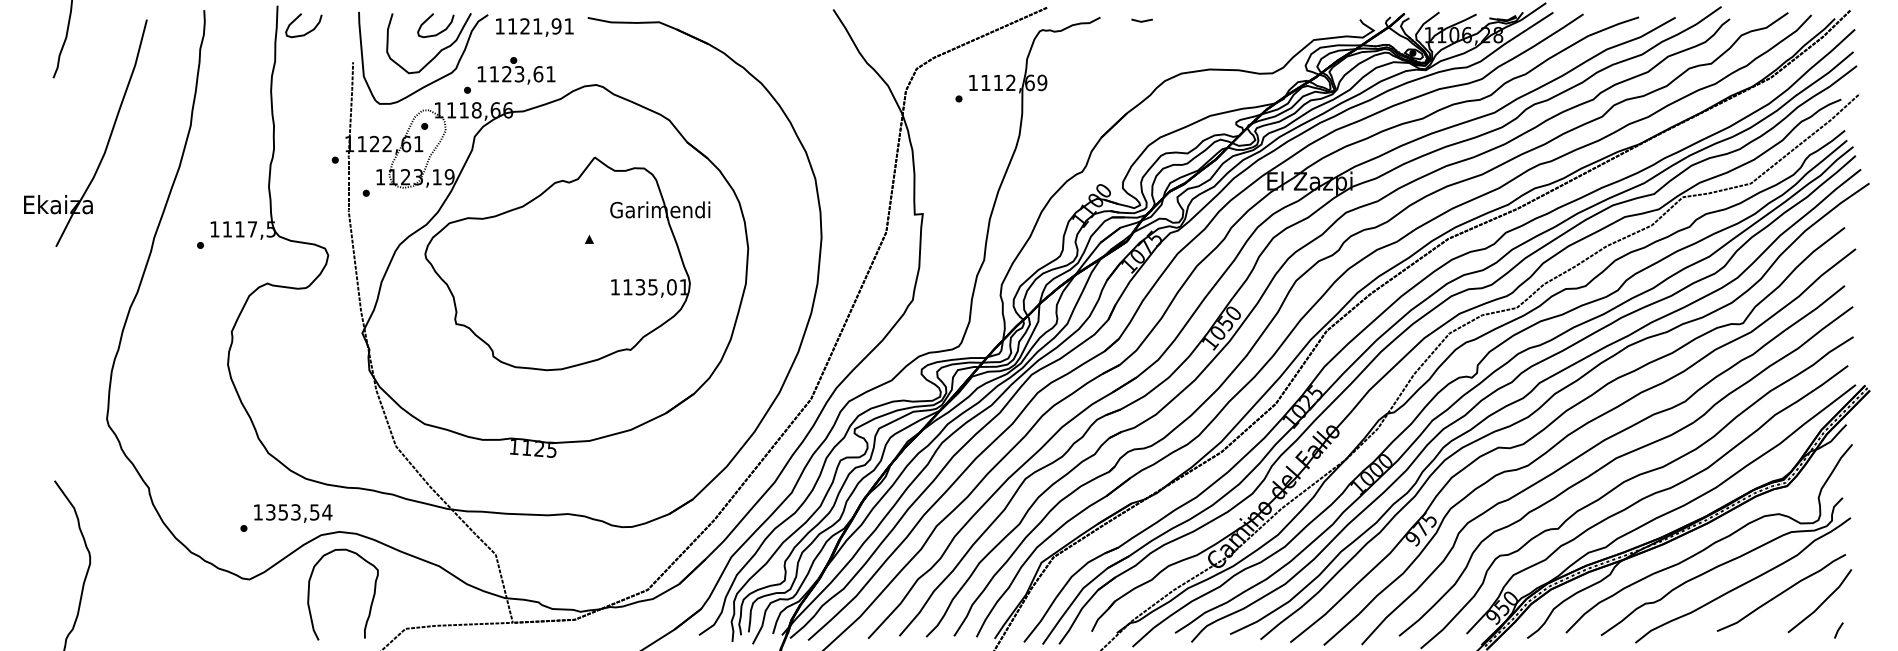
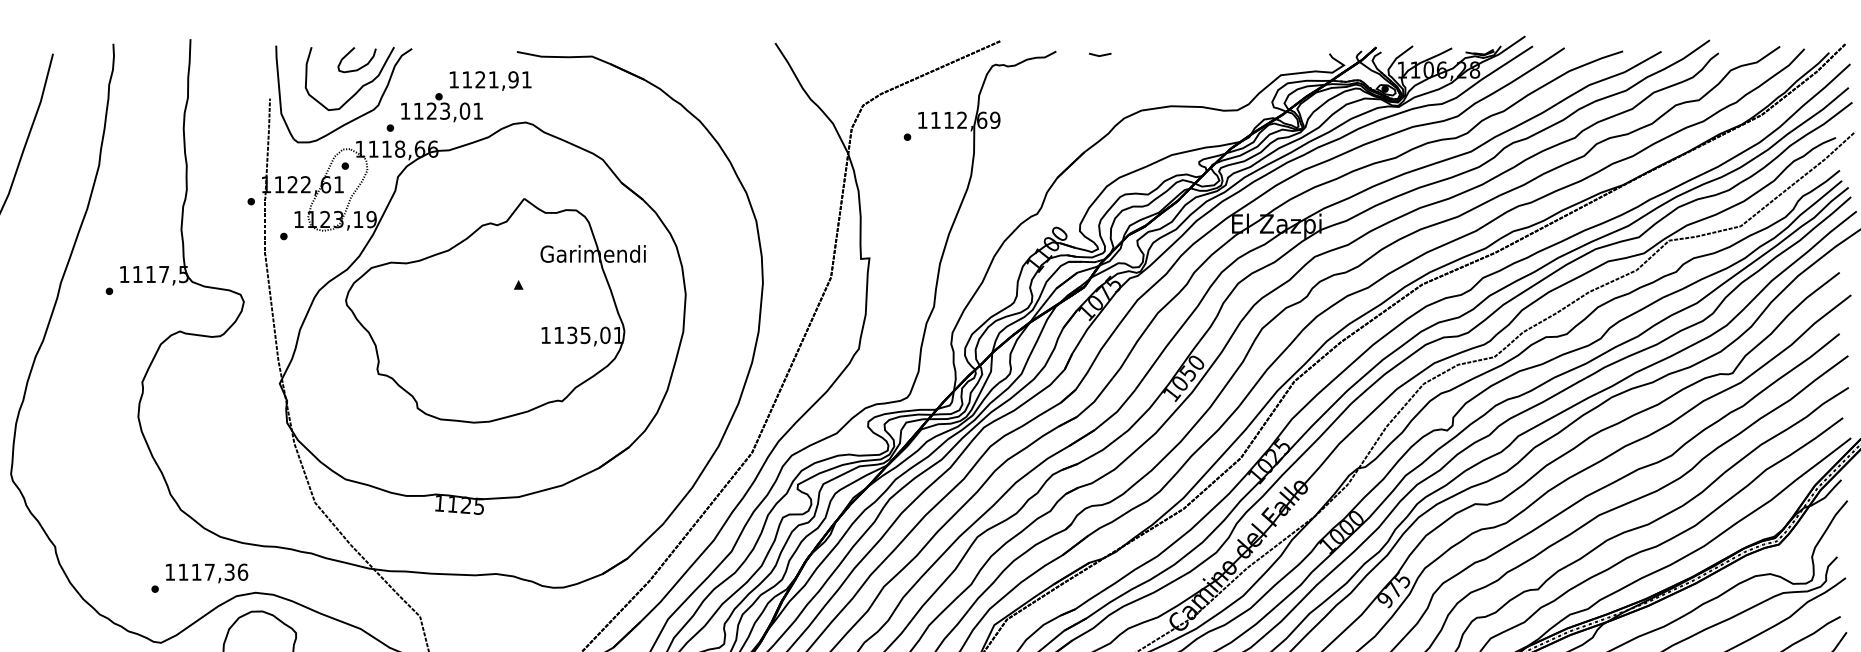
text: (534, 27) -> (490, 80), moved
curve: (306, 32) -> (220, 67), removed
text: (538, 74) -> (465, 111), 1123,61 -> 1123,01
text: (299, 512) -> (213, 572), 1353,54 -> 1117,36

